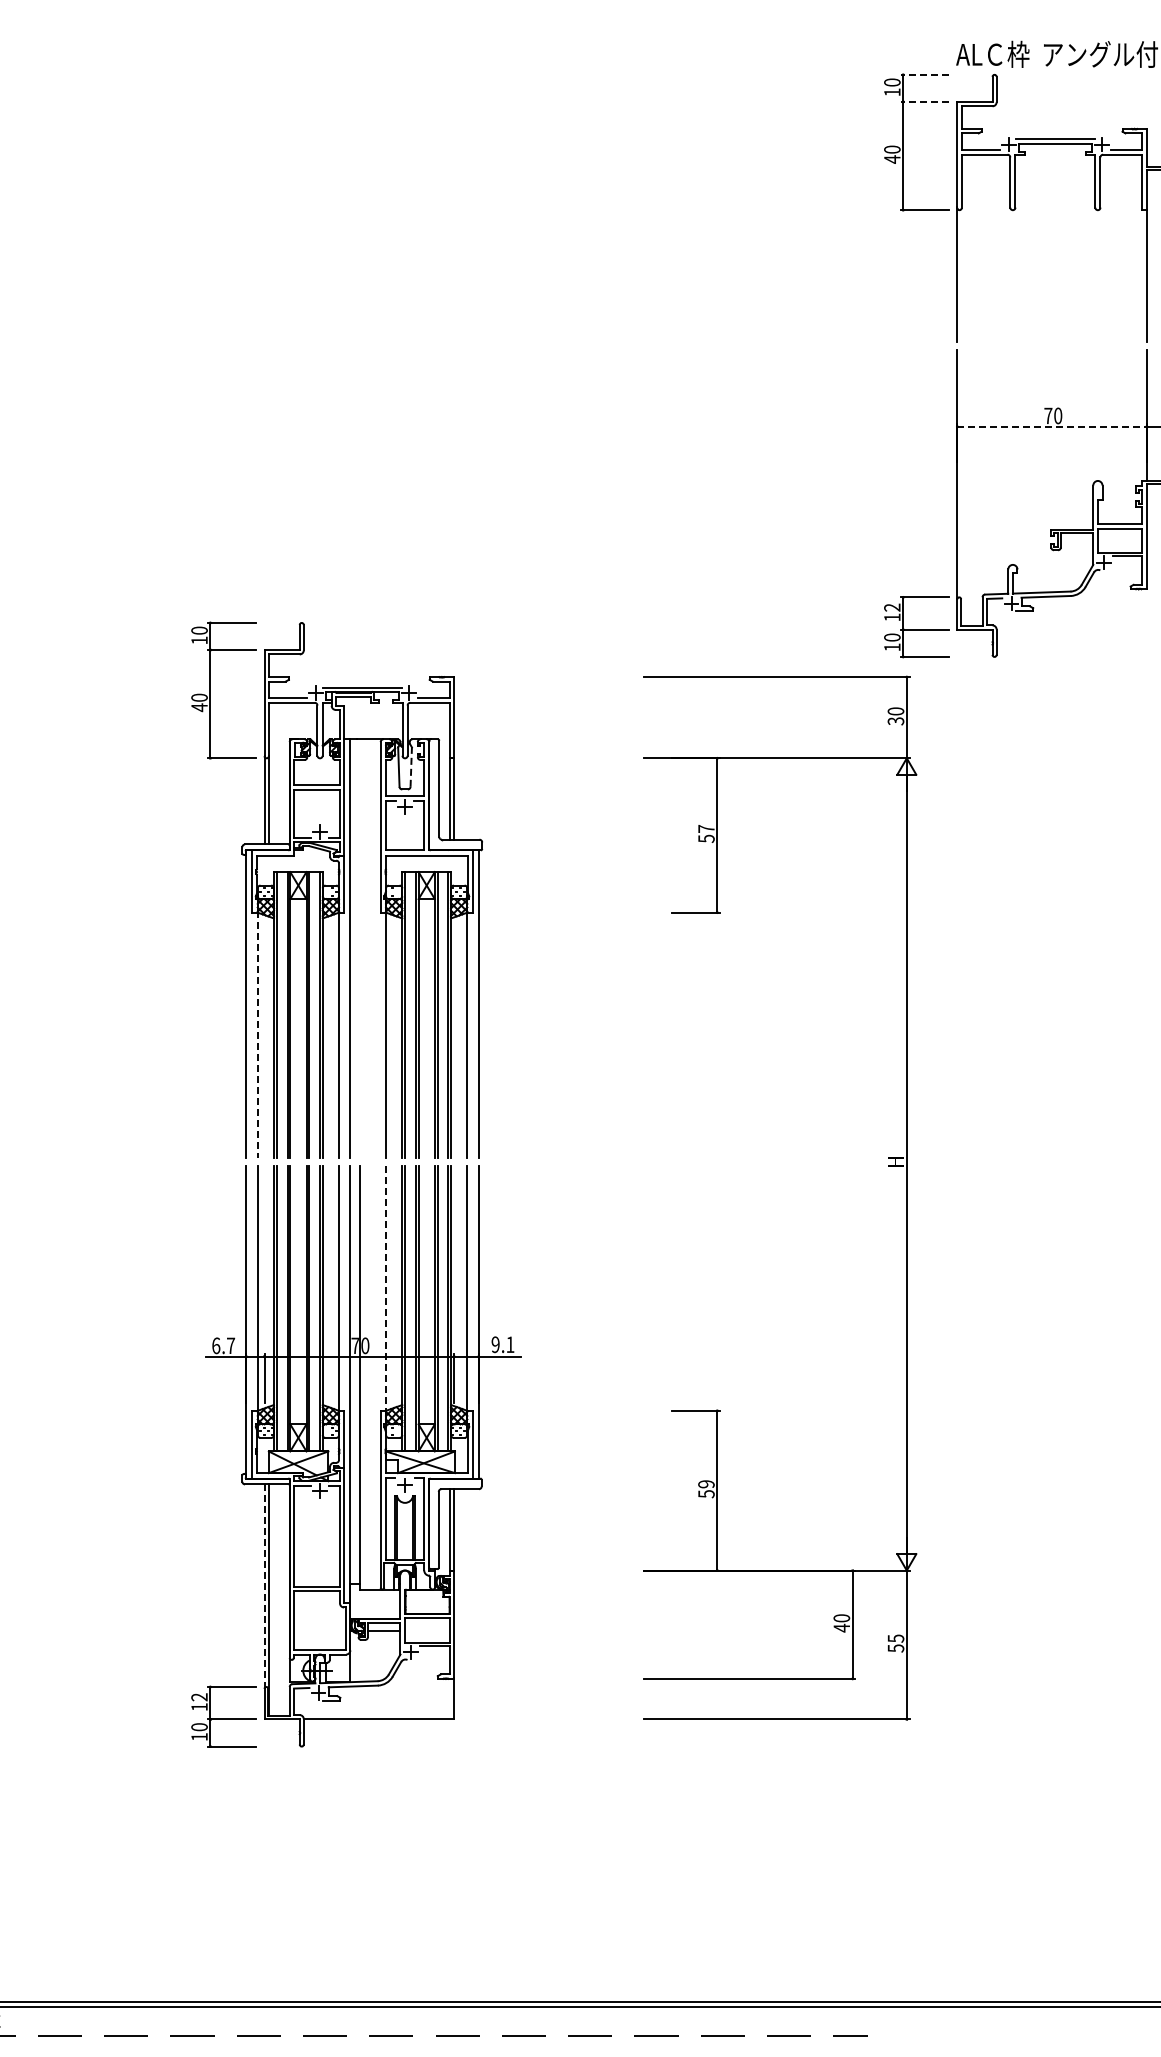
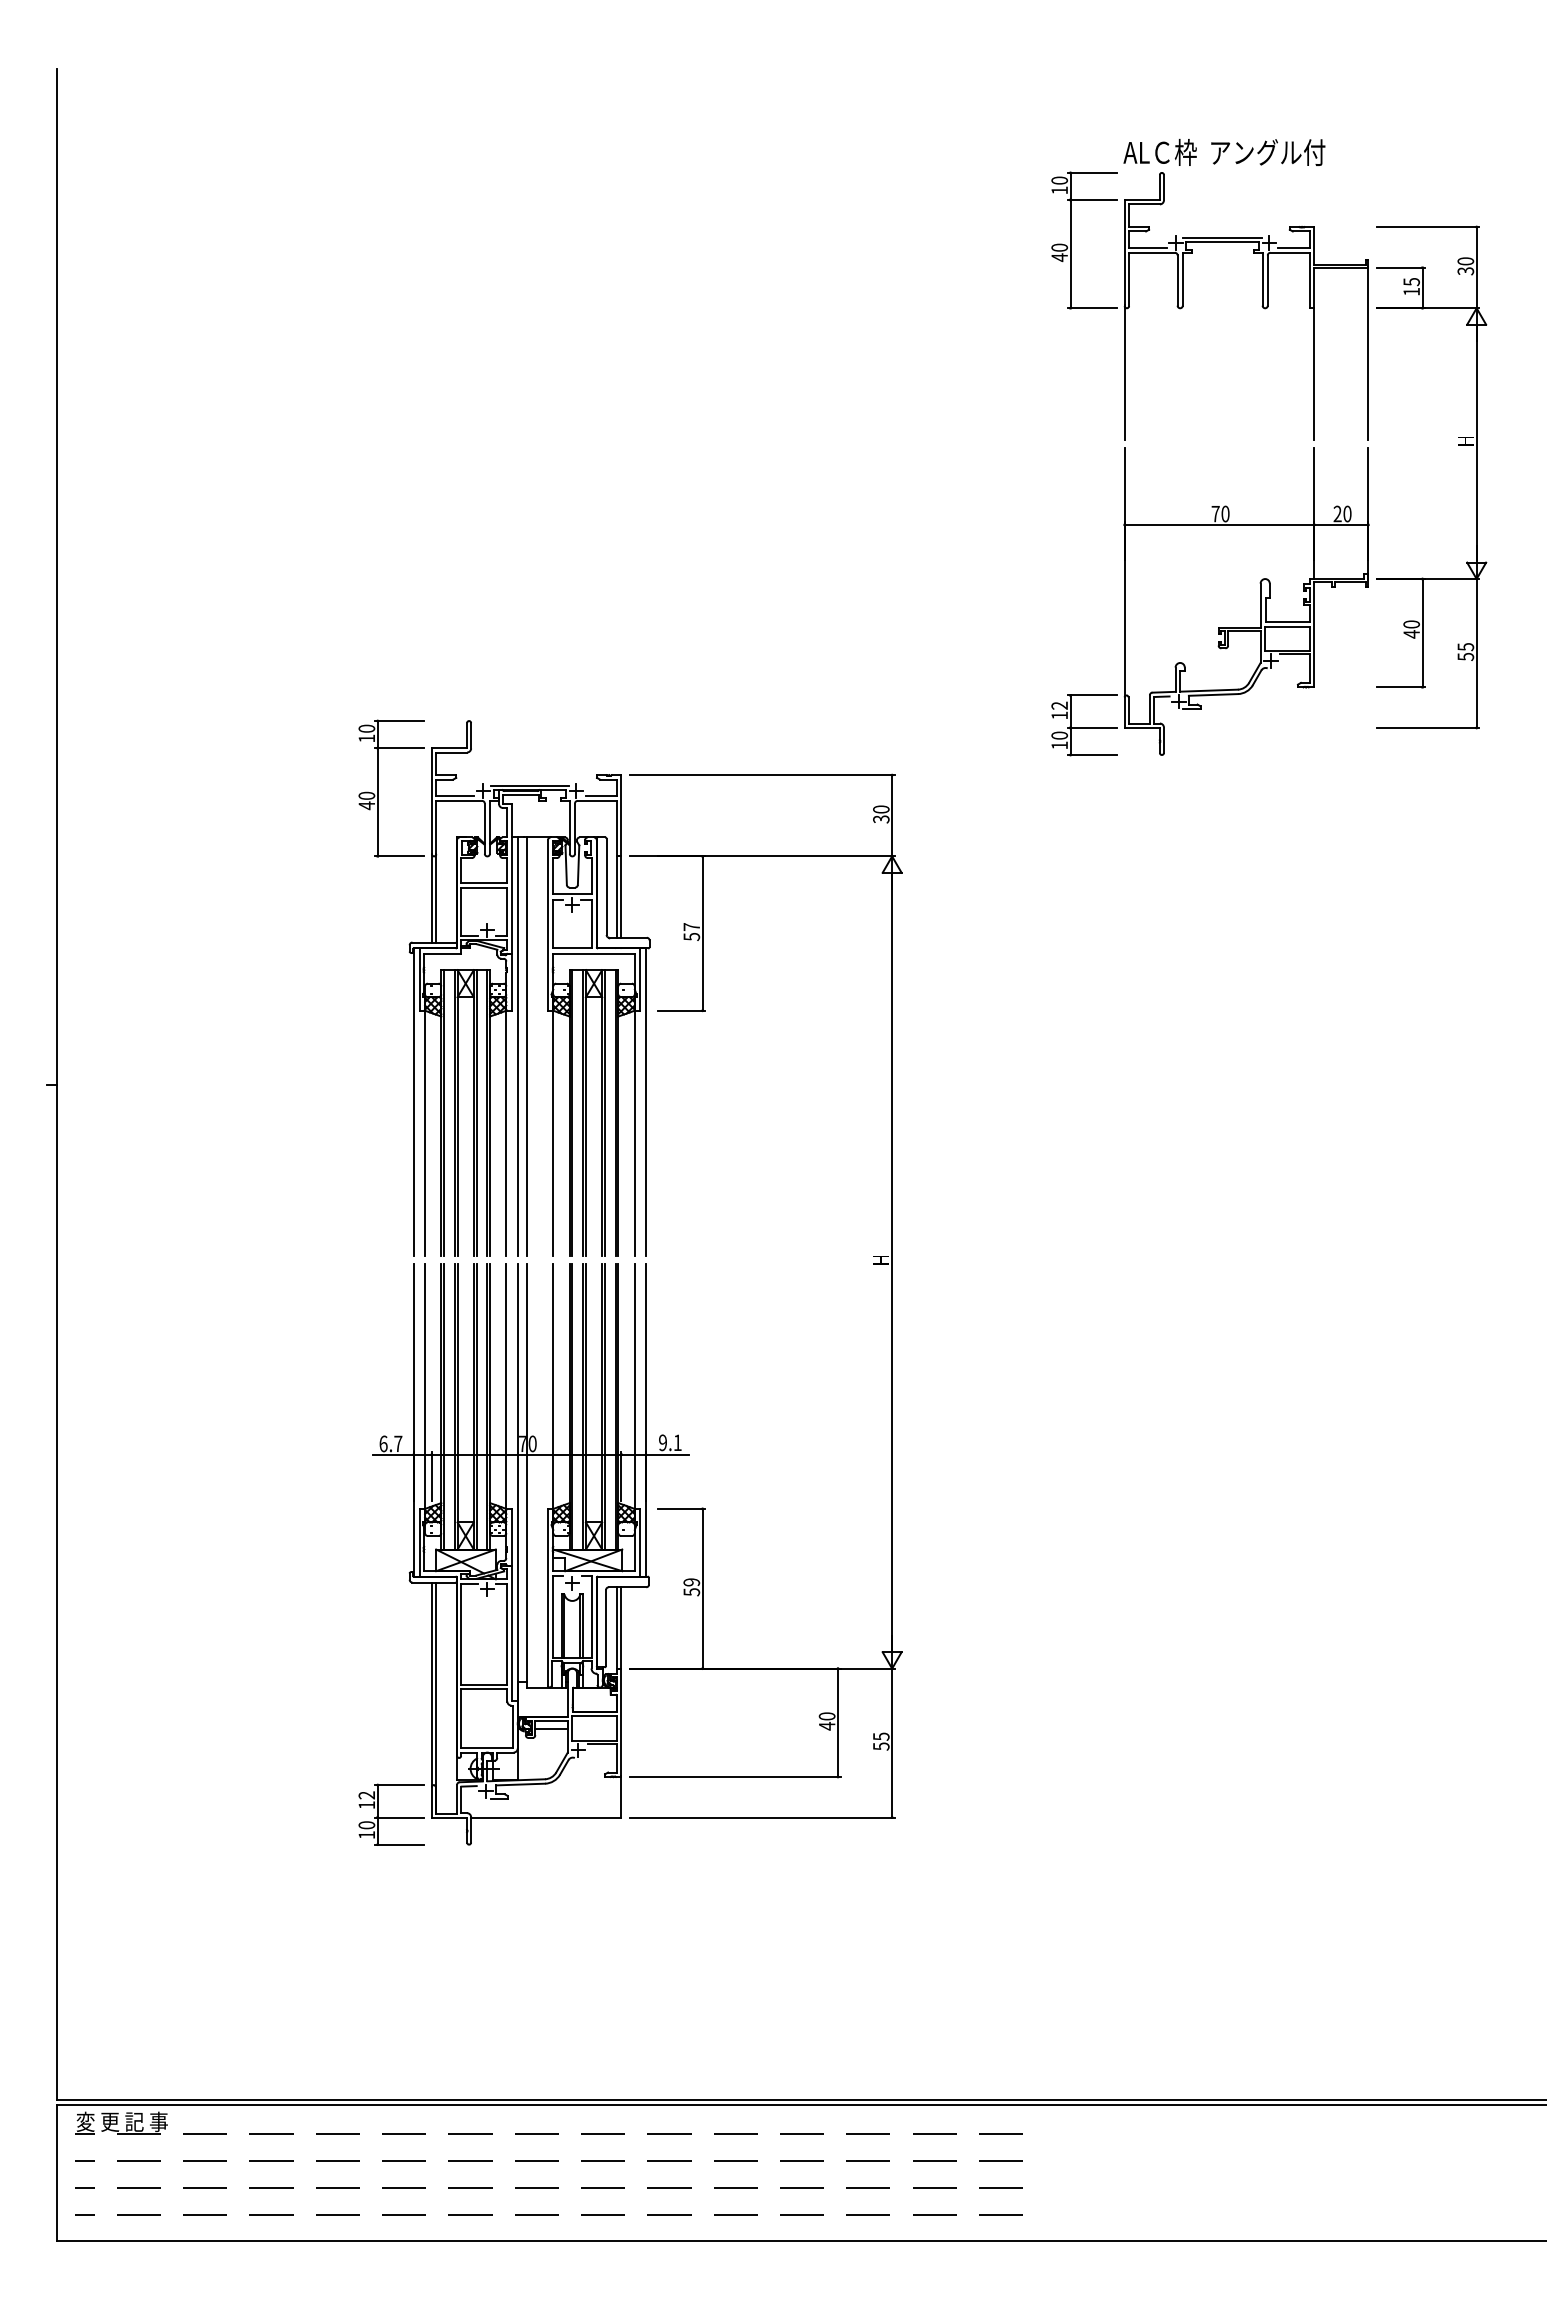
line: (924, 74) -> (1091, 172), dashed -> solid
line: (924, 101) -> (1091, 199), dashed -> solid
line: (1052, 426) -> (1219, 524), dashed -> solid
line: (411, 767) -> (578, 865), dashed -> solid
line: (360, 948) -> (527, 1046), added
line: (258, 1035) -> (425, 1133), dashed -> solid
part: (888, 1166) -> (873, 1264), moved
line: (386, 1289) -> (553, 1387), dashed -> solid
line: (264, 1587) -> (431, 1685), dashed -> solid

